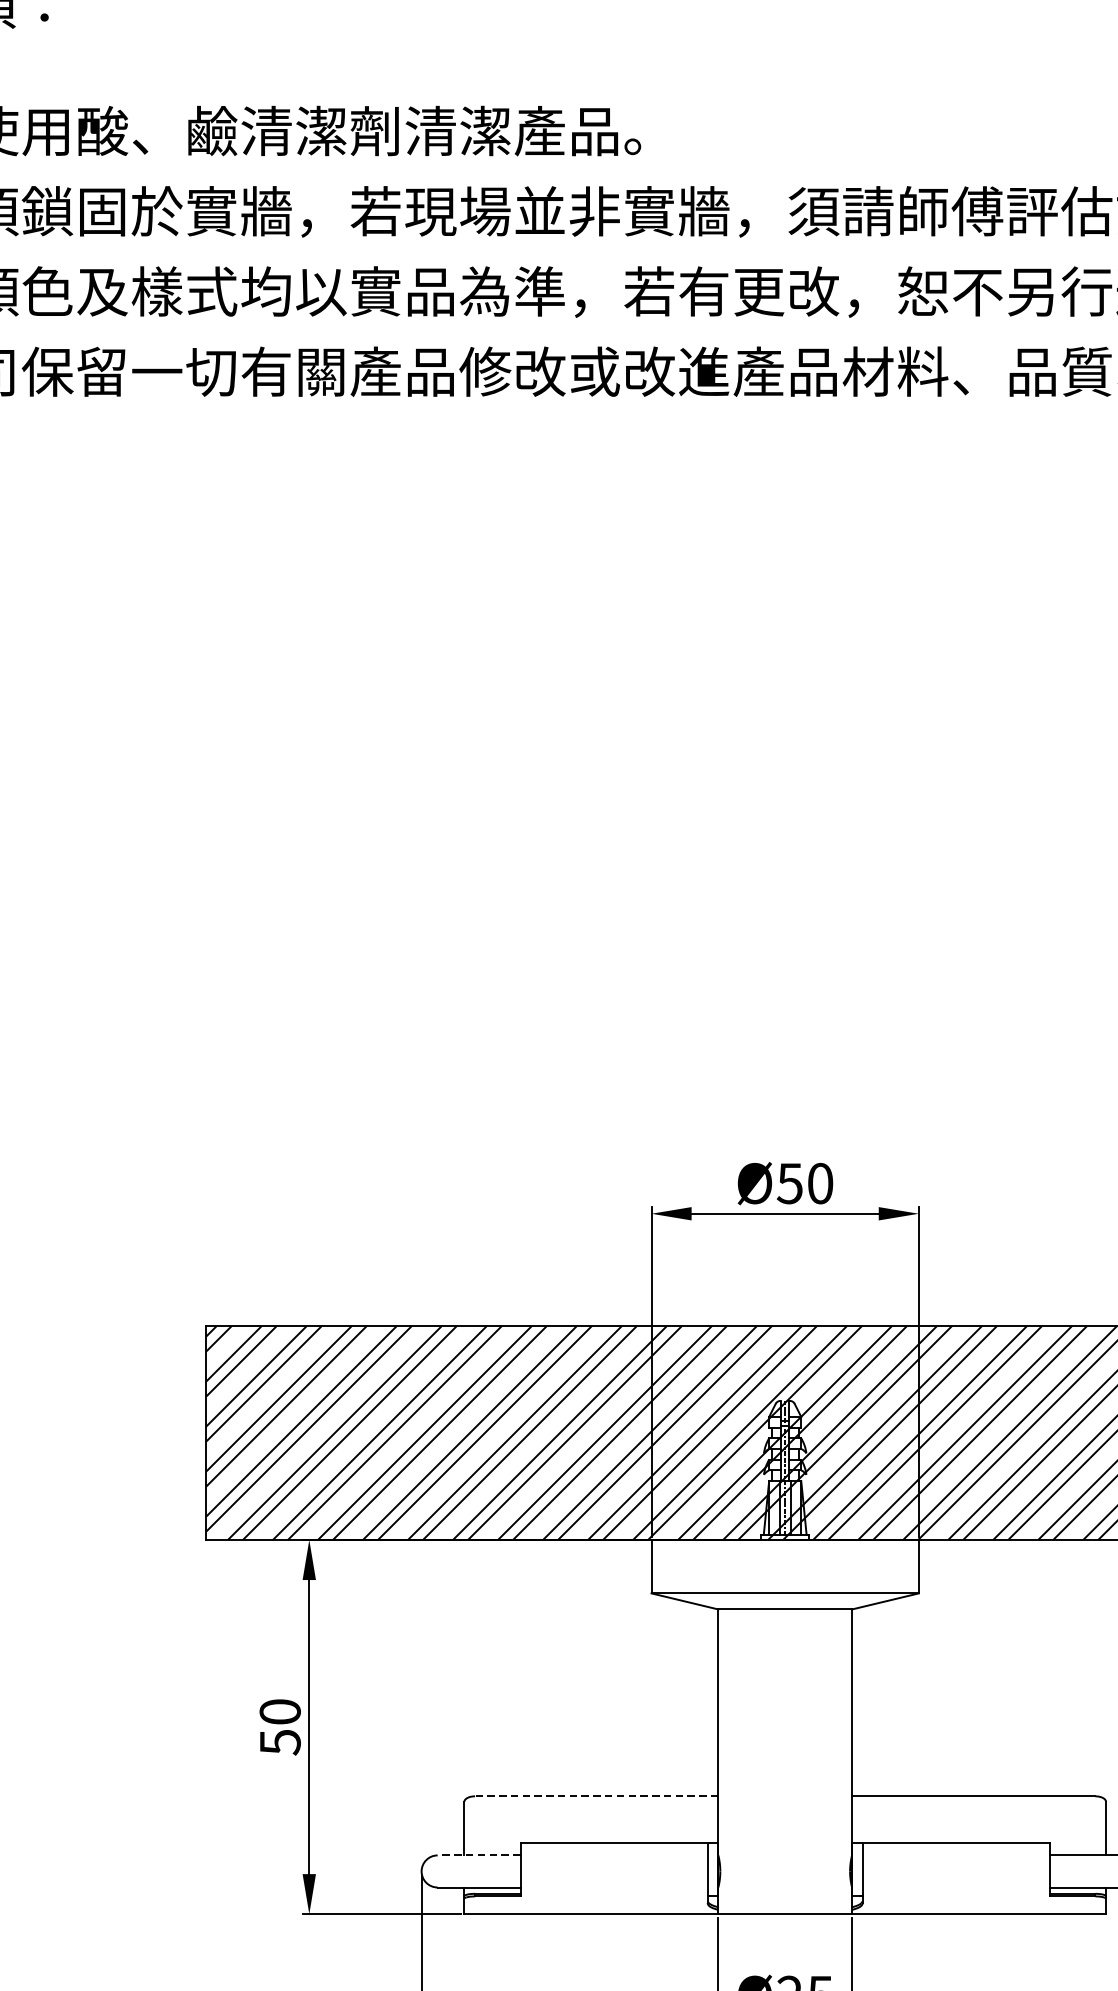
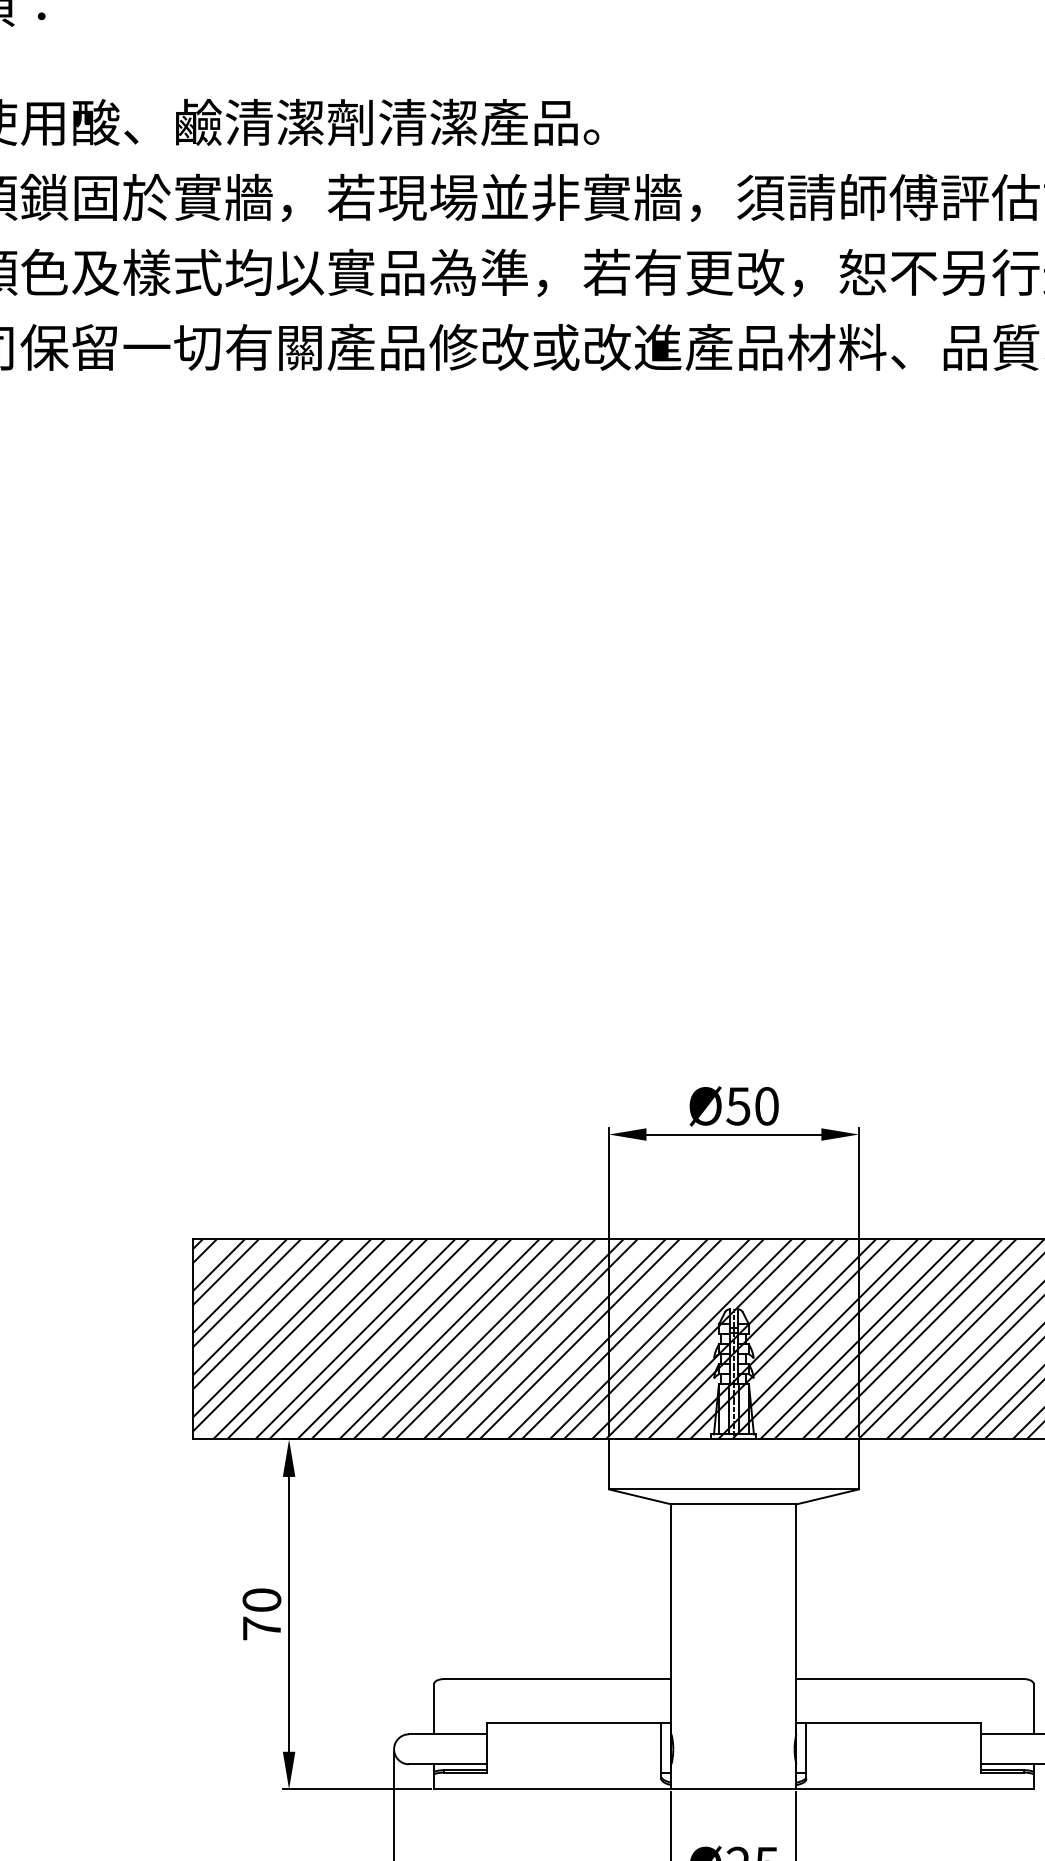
text: (280, 1742) -> (262, 1628), 50 -> 70
line: (596, 1796) -> (557, 1679), dashed -> solid
line: (478, 1855) -> (447, 1734), dashed -> solid

